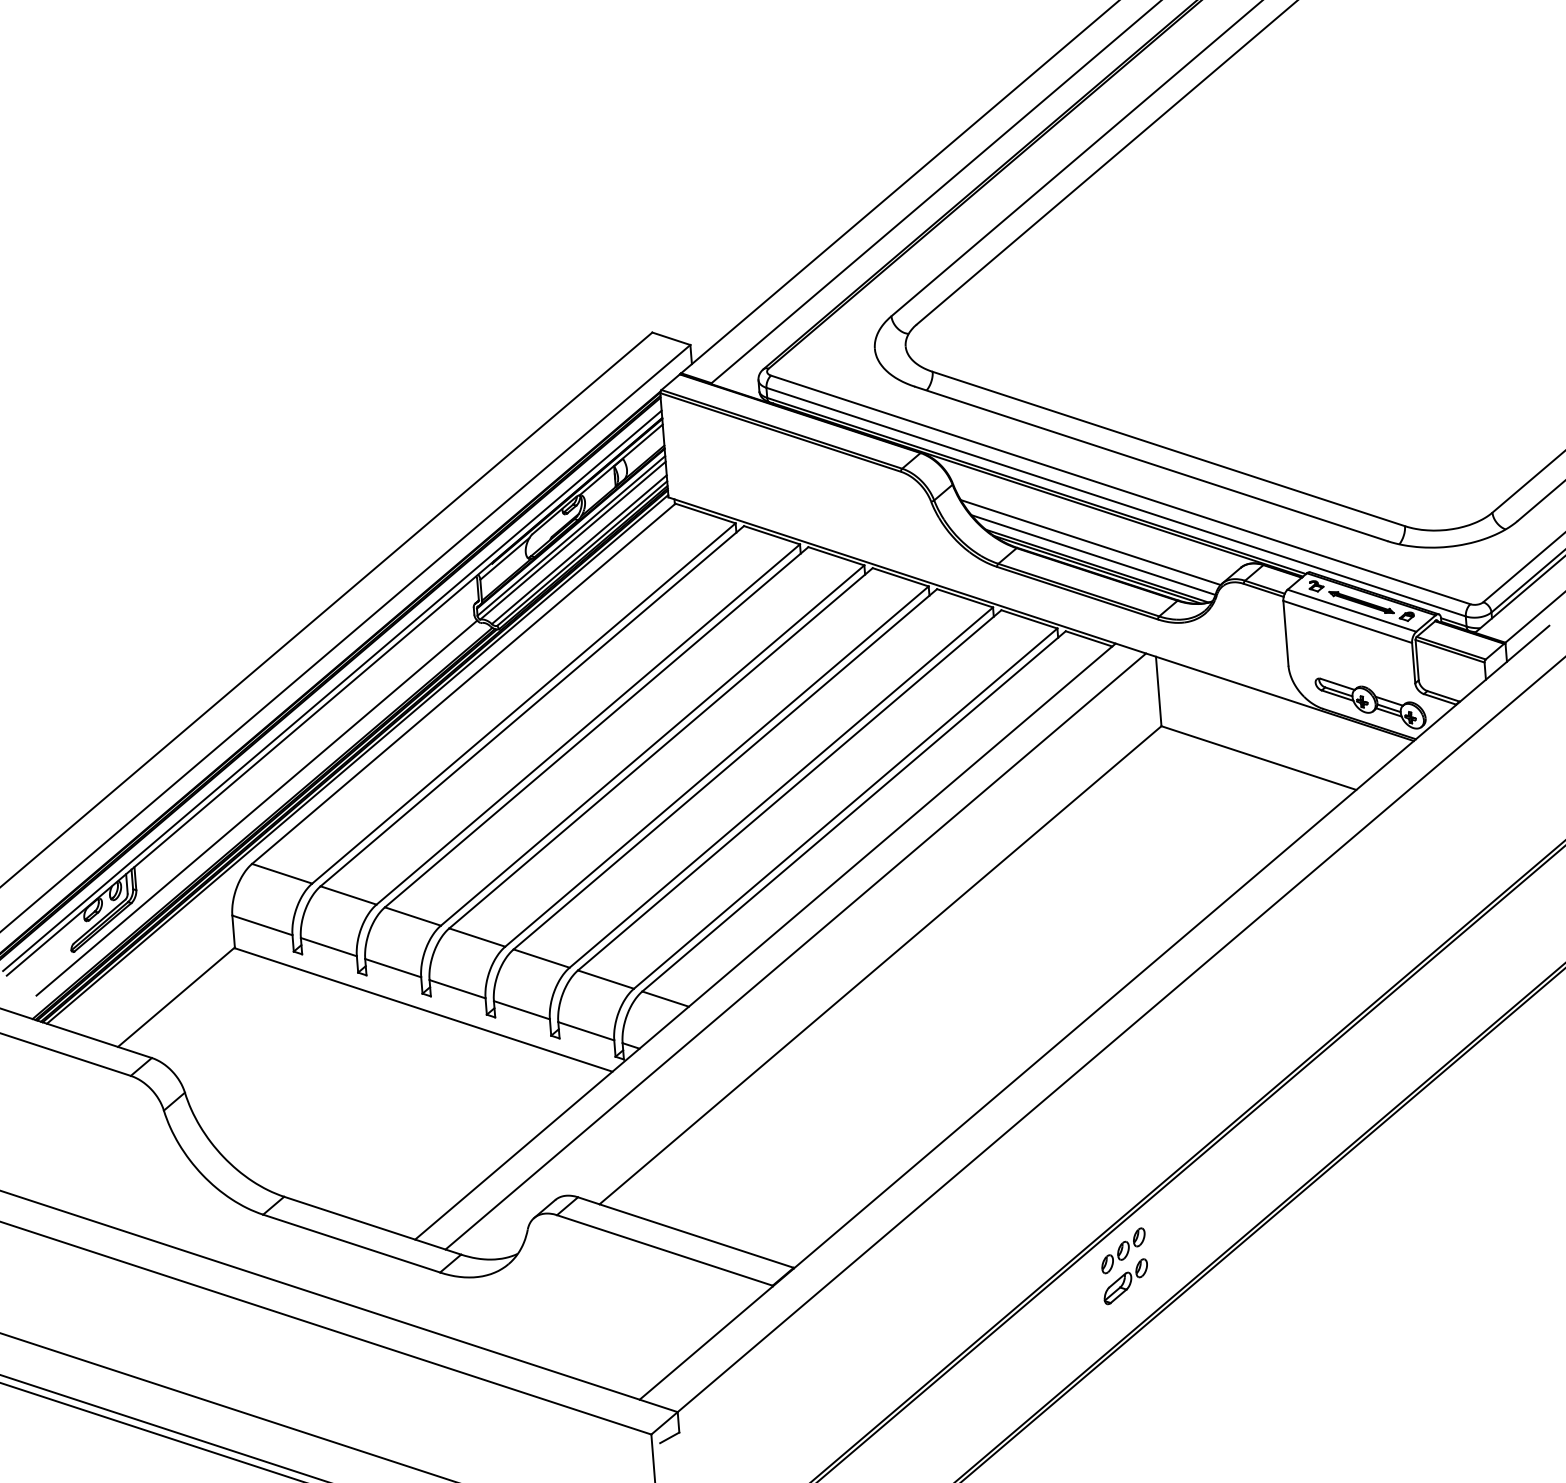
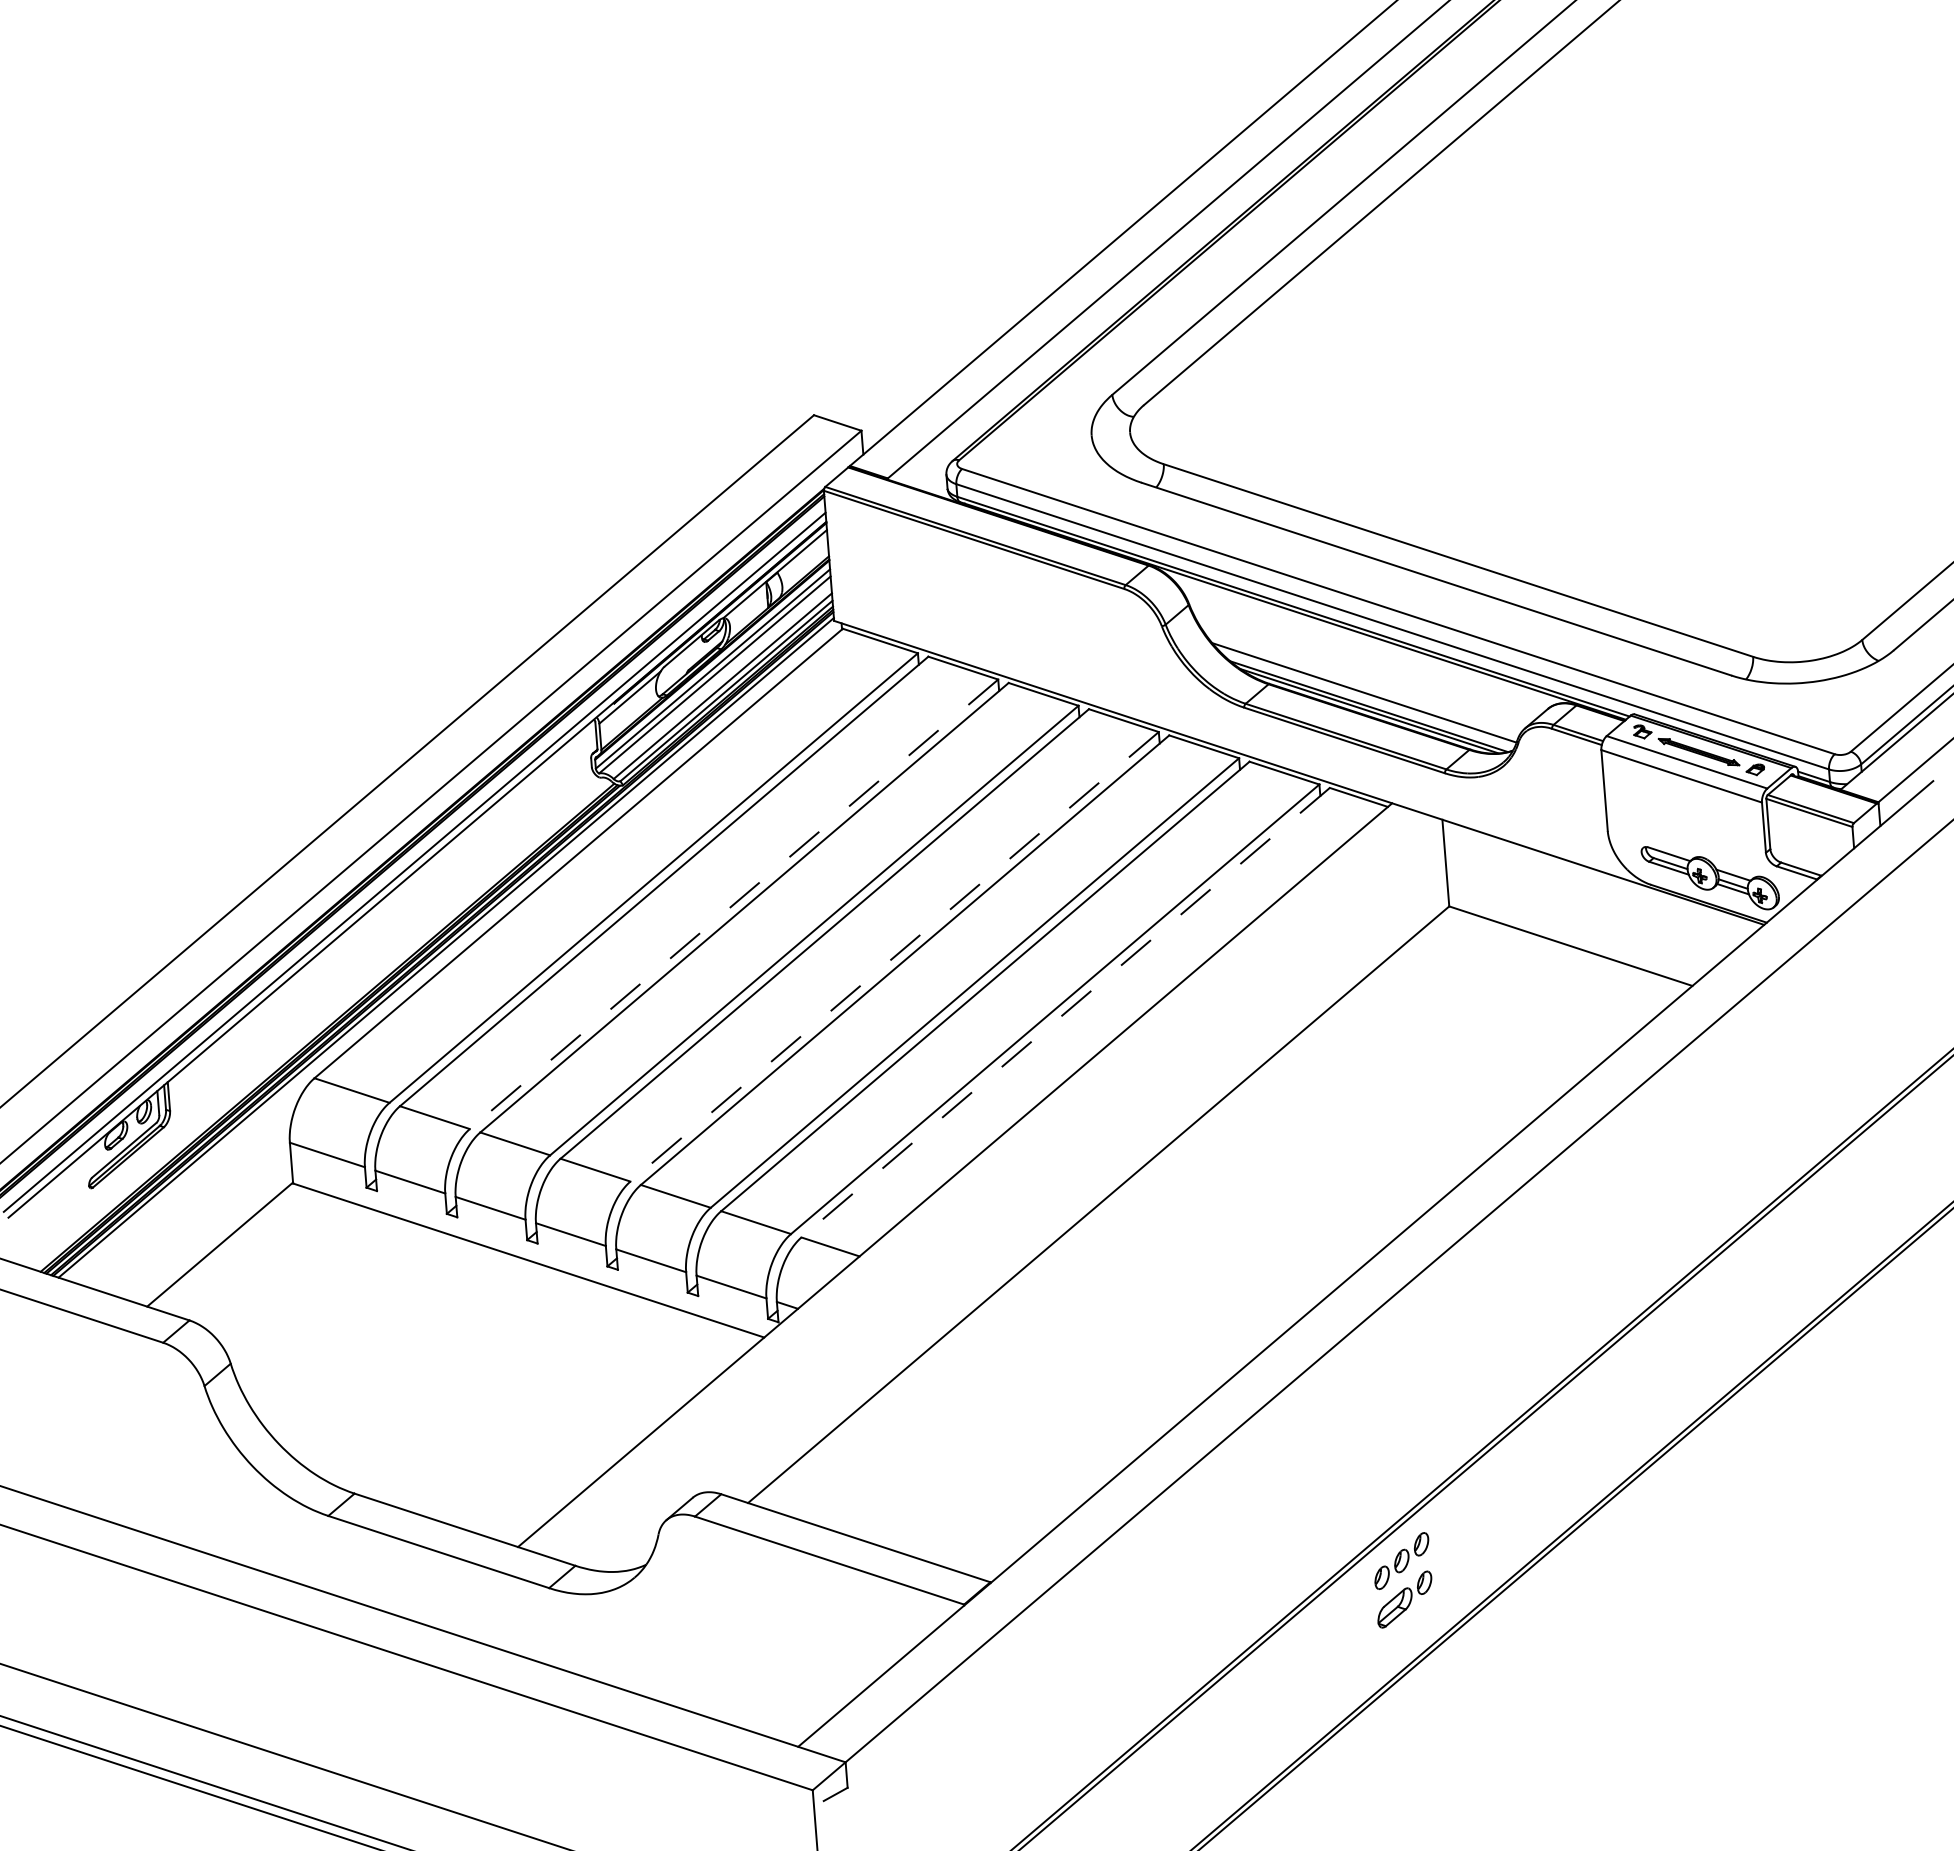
line: (1090, 542) -> (1360, 677), removed
line: (588, 724) -> (734, 904), solid -> dashed
line: (716, 766) -> (894, 956), solid -> dashed
line: (256, 808) -> (320, 1008), removed
line: (853, 811) -> (1065, 1012), solid -> dashed
line: (795, 951) -> (992, 1187), removed

